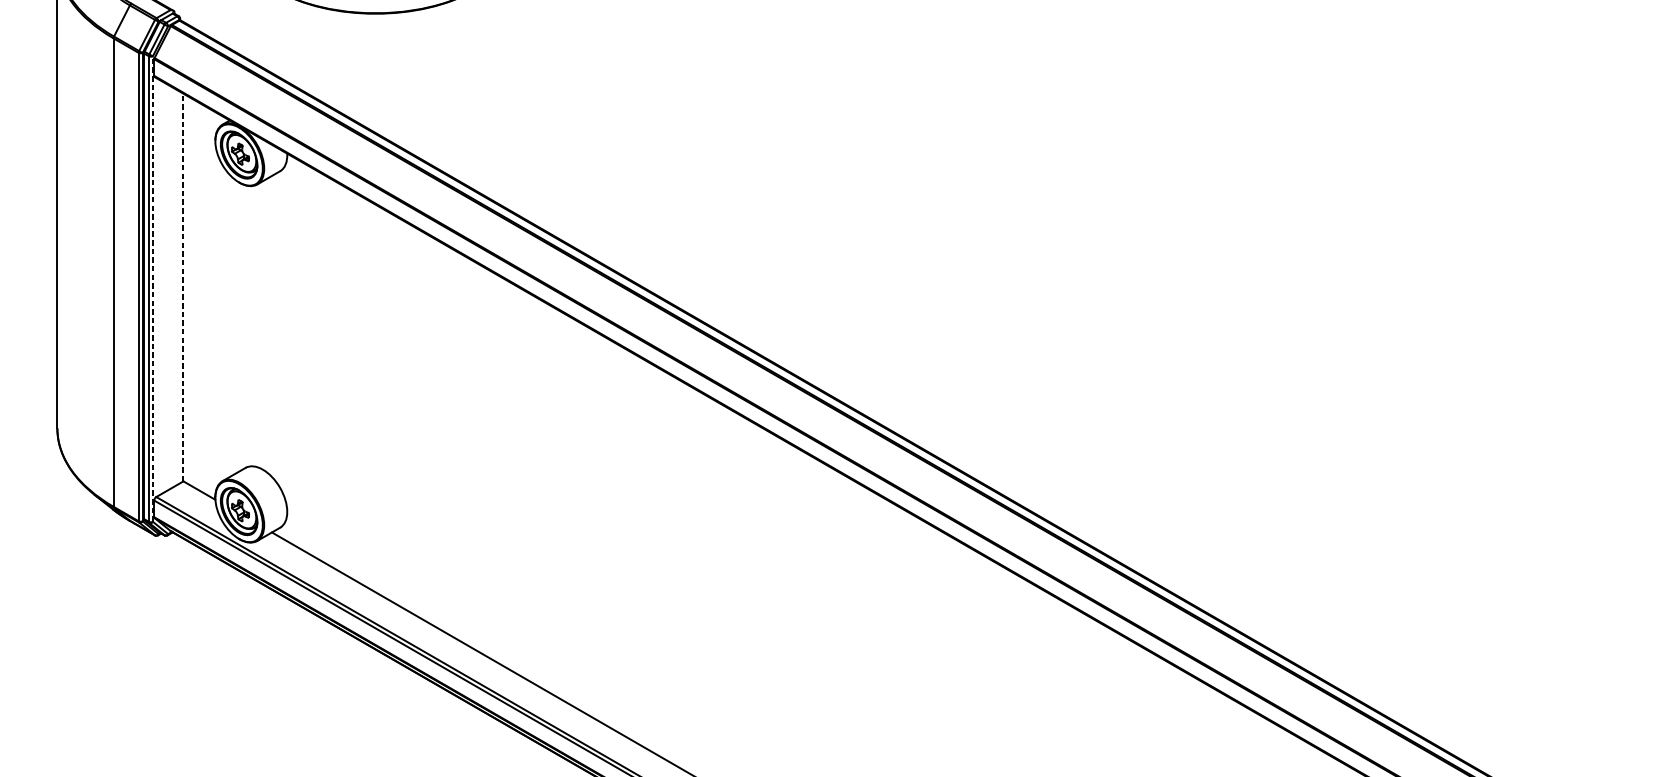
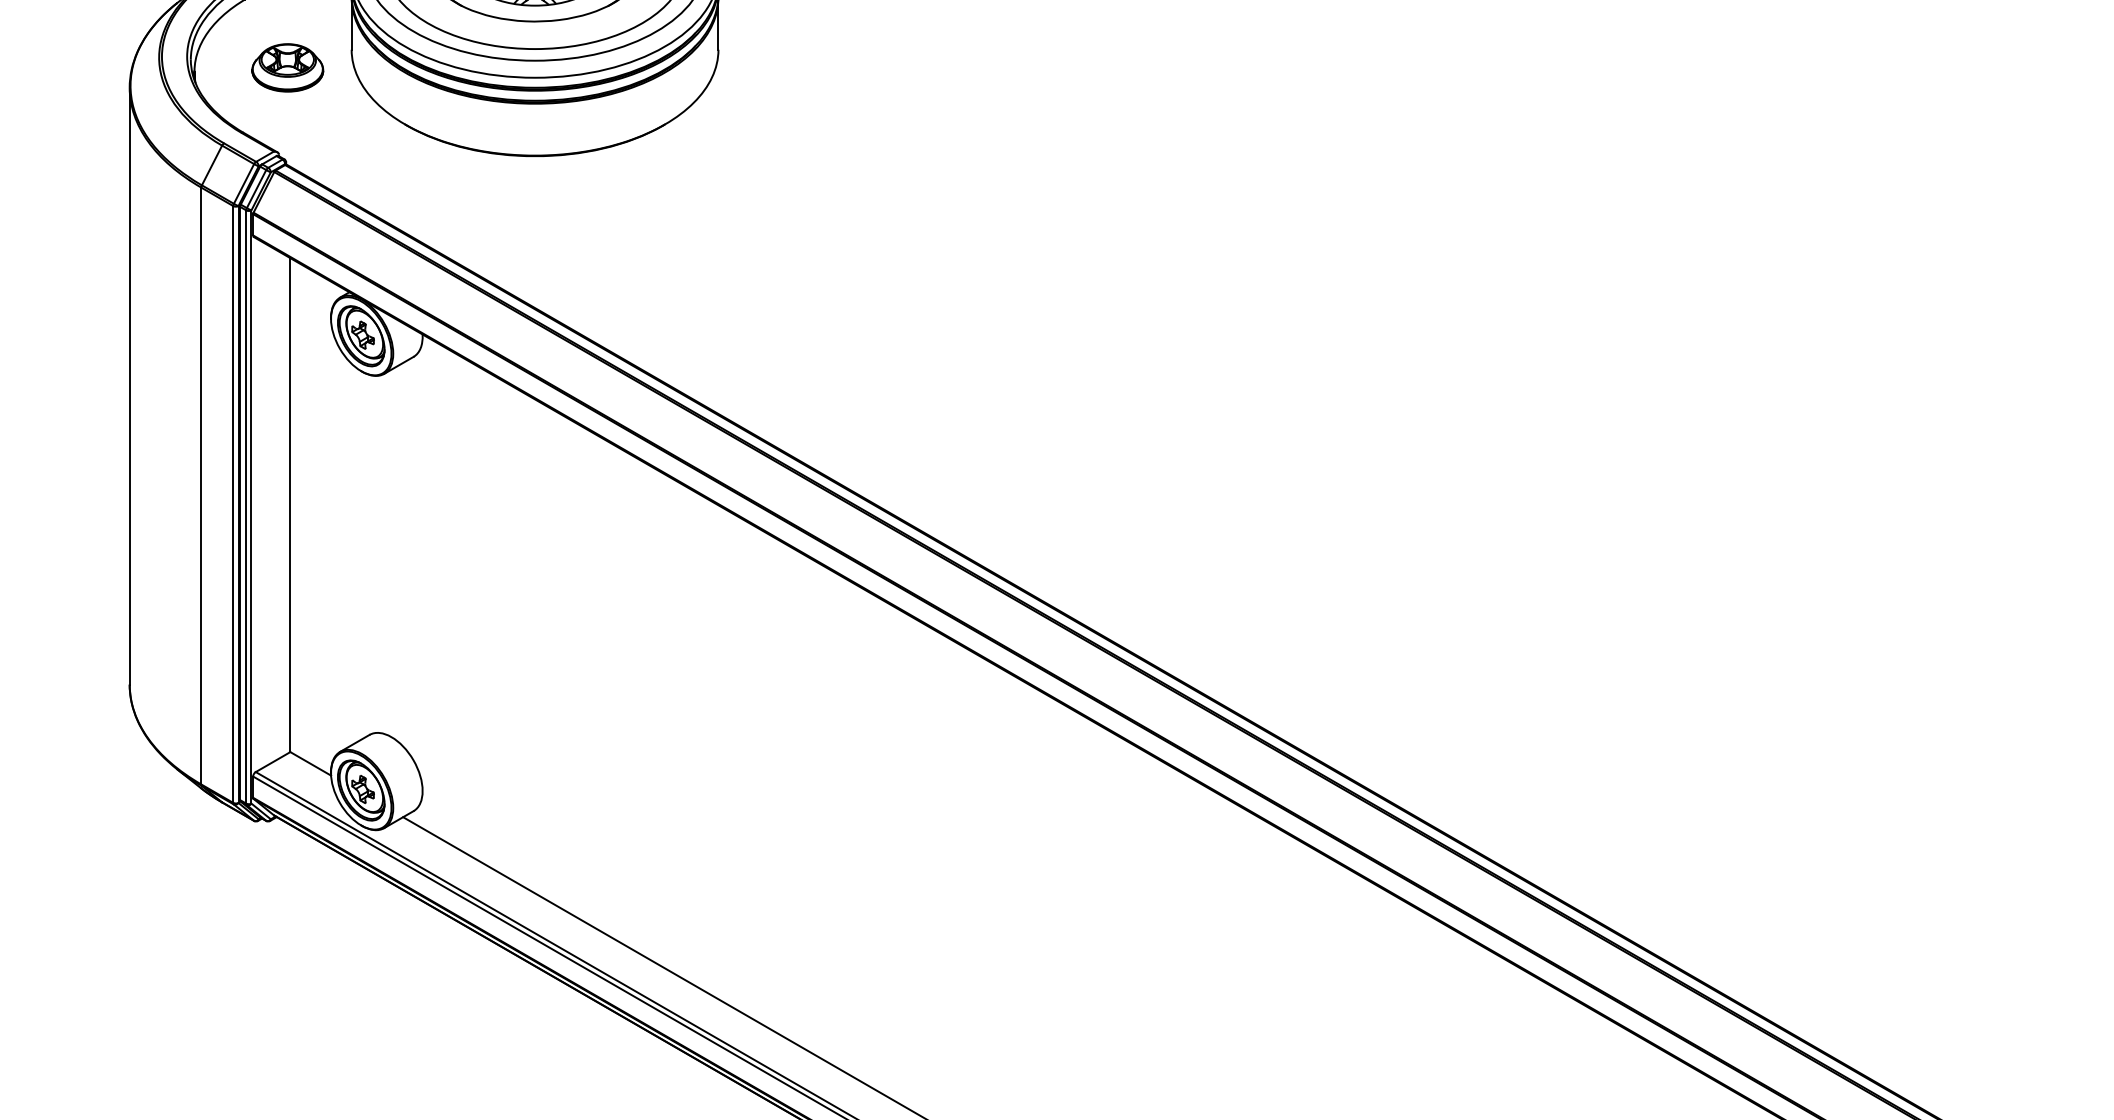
line: (182, 287) -> (289, 504), dashed -> solid
line: (152, 289) -> (251, 507), dashed -> solid

